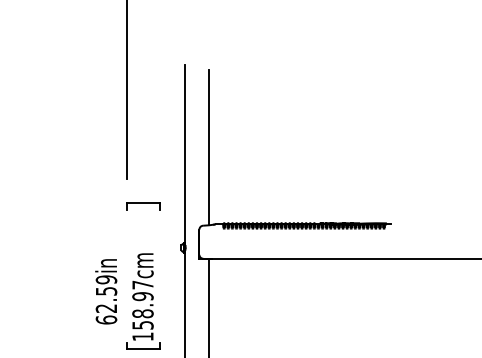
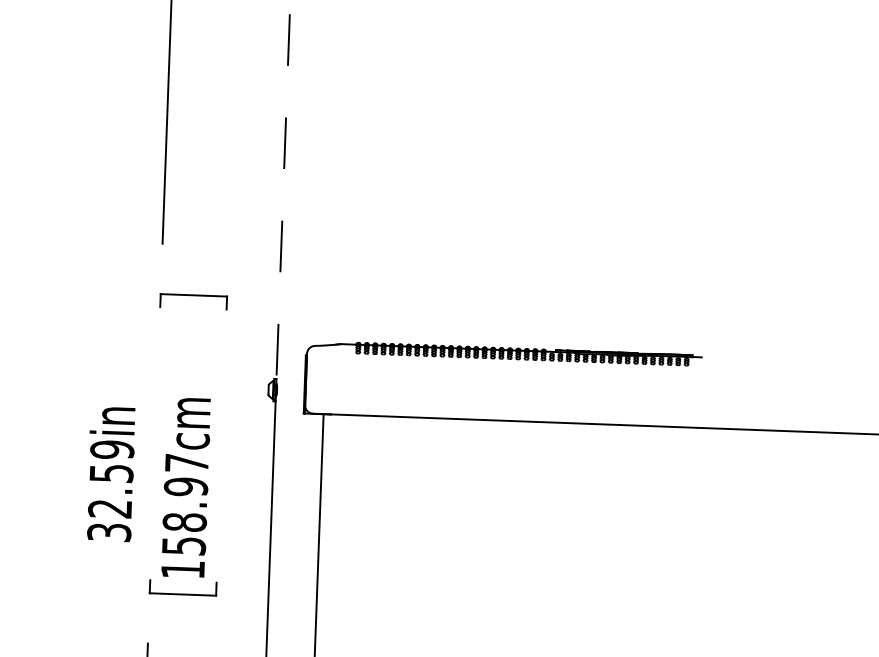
line: (208, 147) -> (331, 185), removed
line: (184, 153) -> (282, 196), solid -> dashed
text: (106, 319) -> (109, 531), 62.59in -> 32.59in

